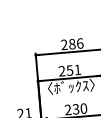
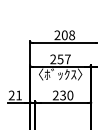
text: (76, 44) -> (68, 35), 286 -> 208
text: (77, 70) -> (67, 59), 251 -> 257

